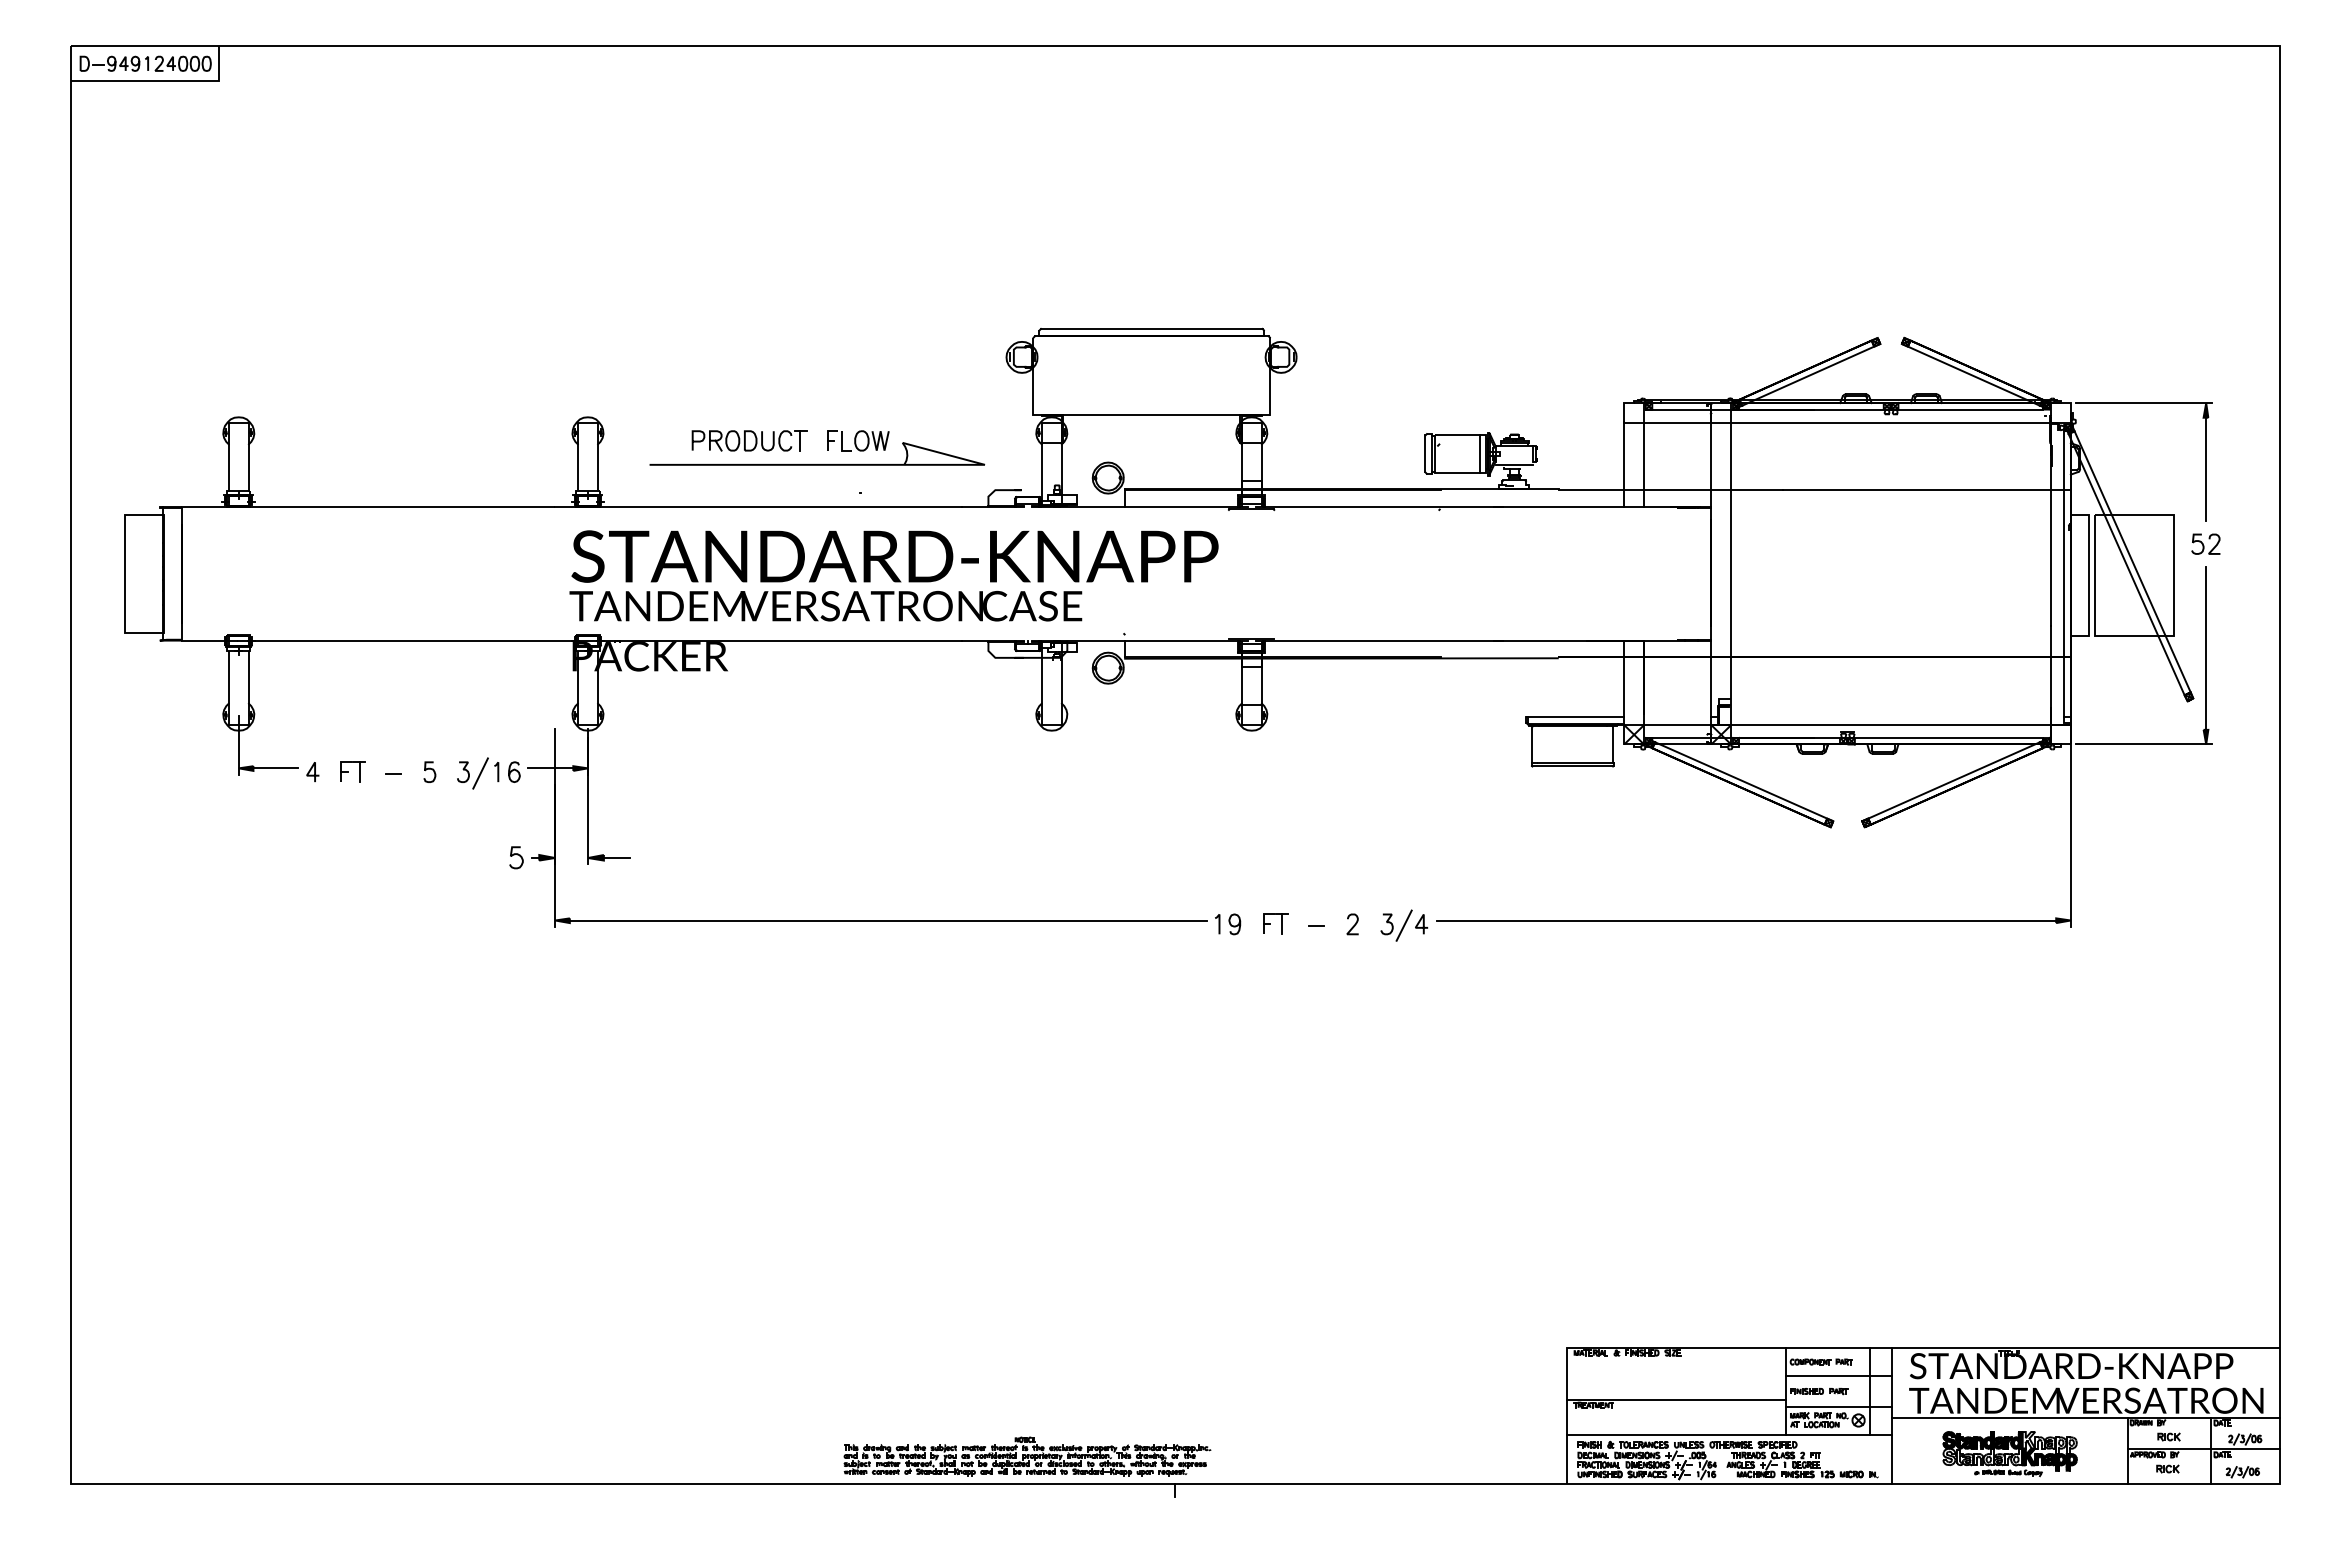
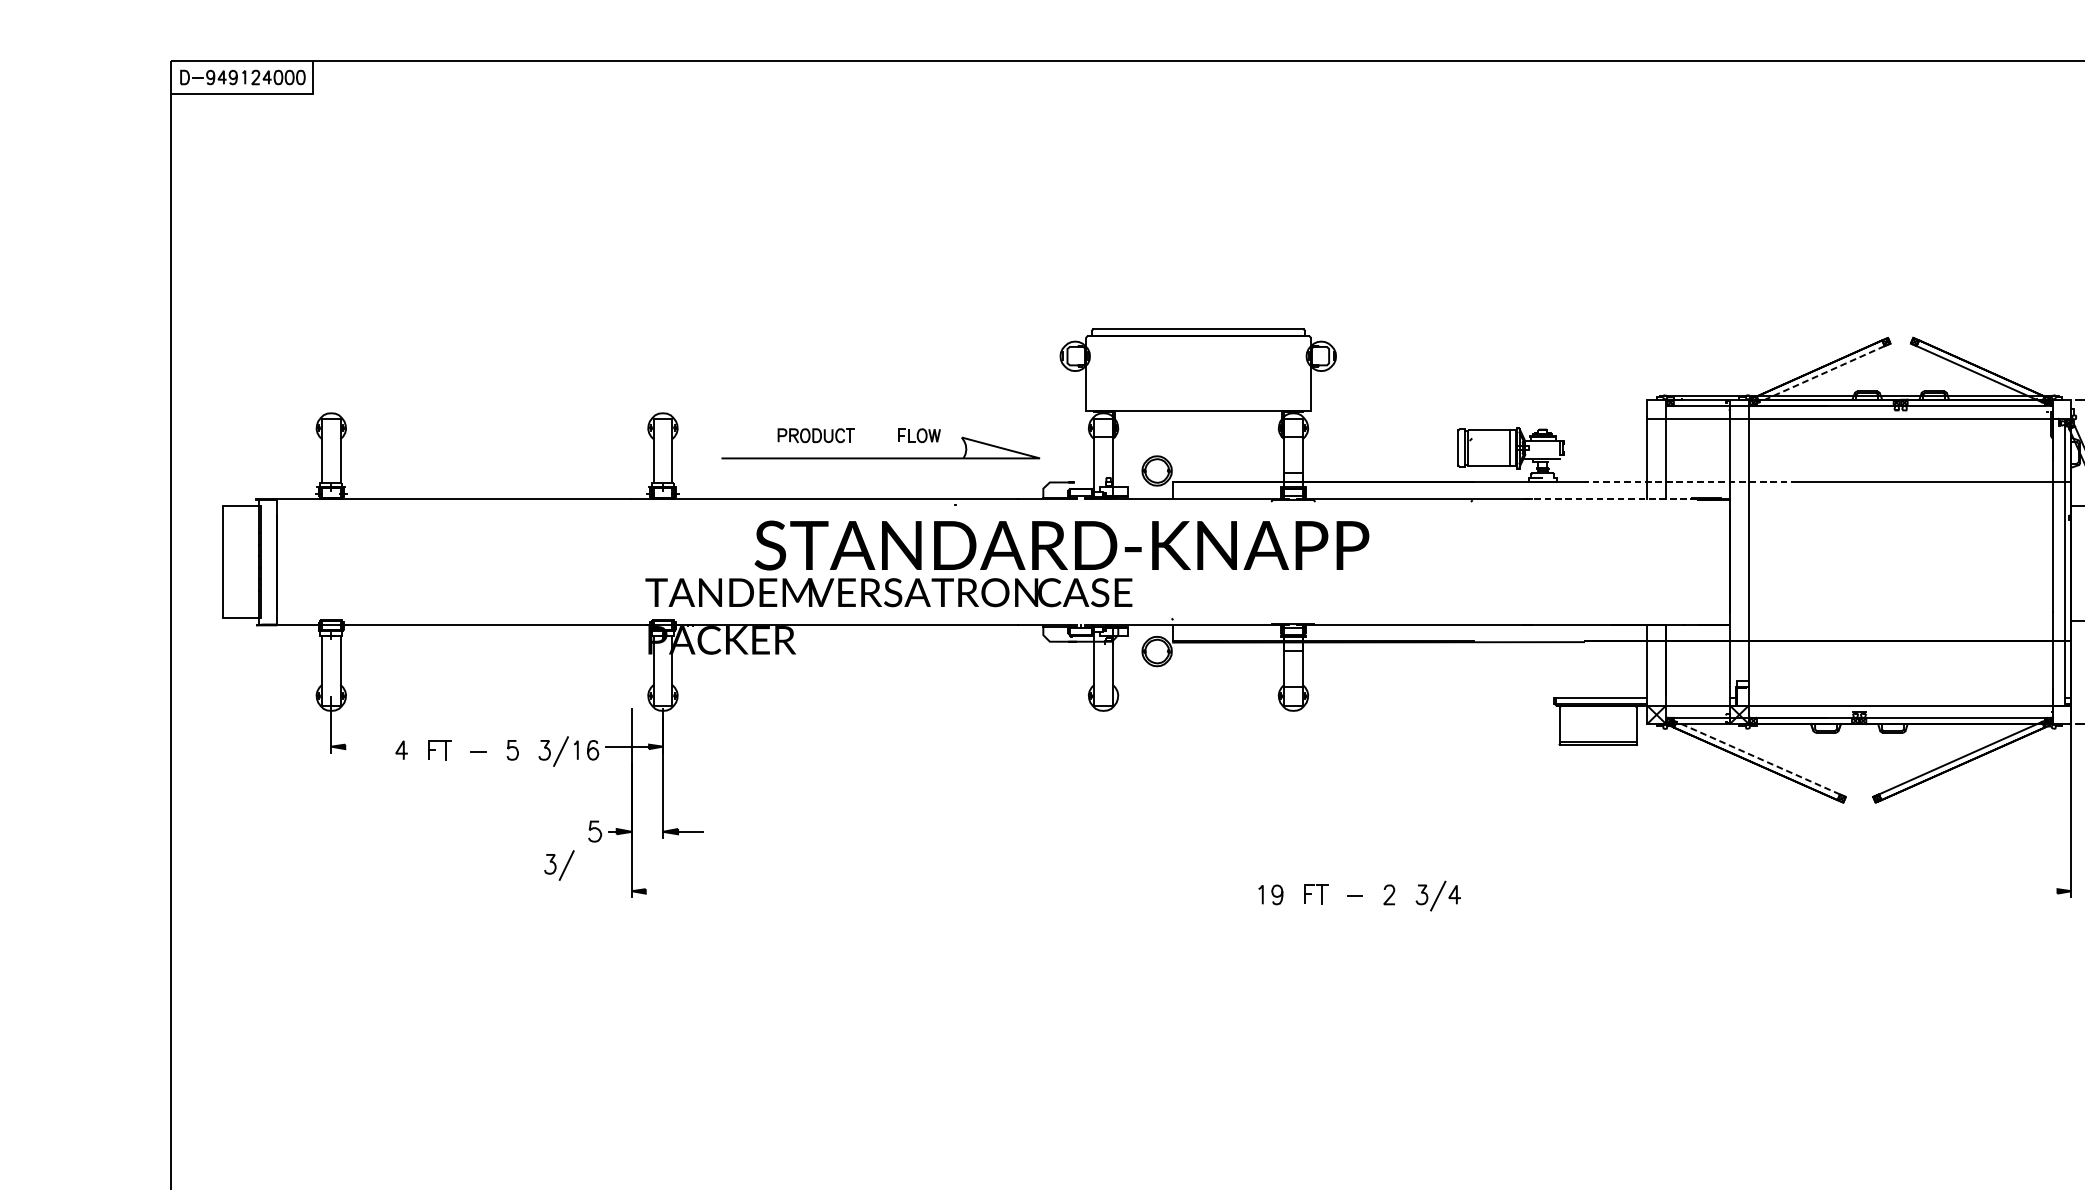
line: (1807, 376) -> (1821, 374), solid -> dashed
part: (749, 440) -> (816, 435), size x0.7
part: (858, 440) -> (919, 435), size x0.7
line: (1670, 490) -> (1691, 482), solid -> dashed
line: (1585, 507) -> (1610, 498), solid -> dashed
text: (894, 556) -> (1061, 545), moved
line: (275, 768) -> (366, 746), removed
line: (1740, 780) -> (1757, 758), solid -> dashed
part: (478, 893) -> (559, 865), added
line: (887, 920) -> (947, 891), removed
line: (1746, 920) -> (1763, 891), removed

